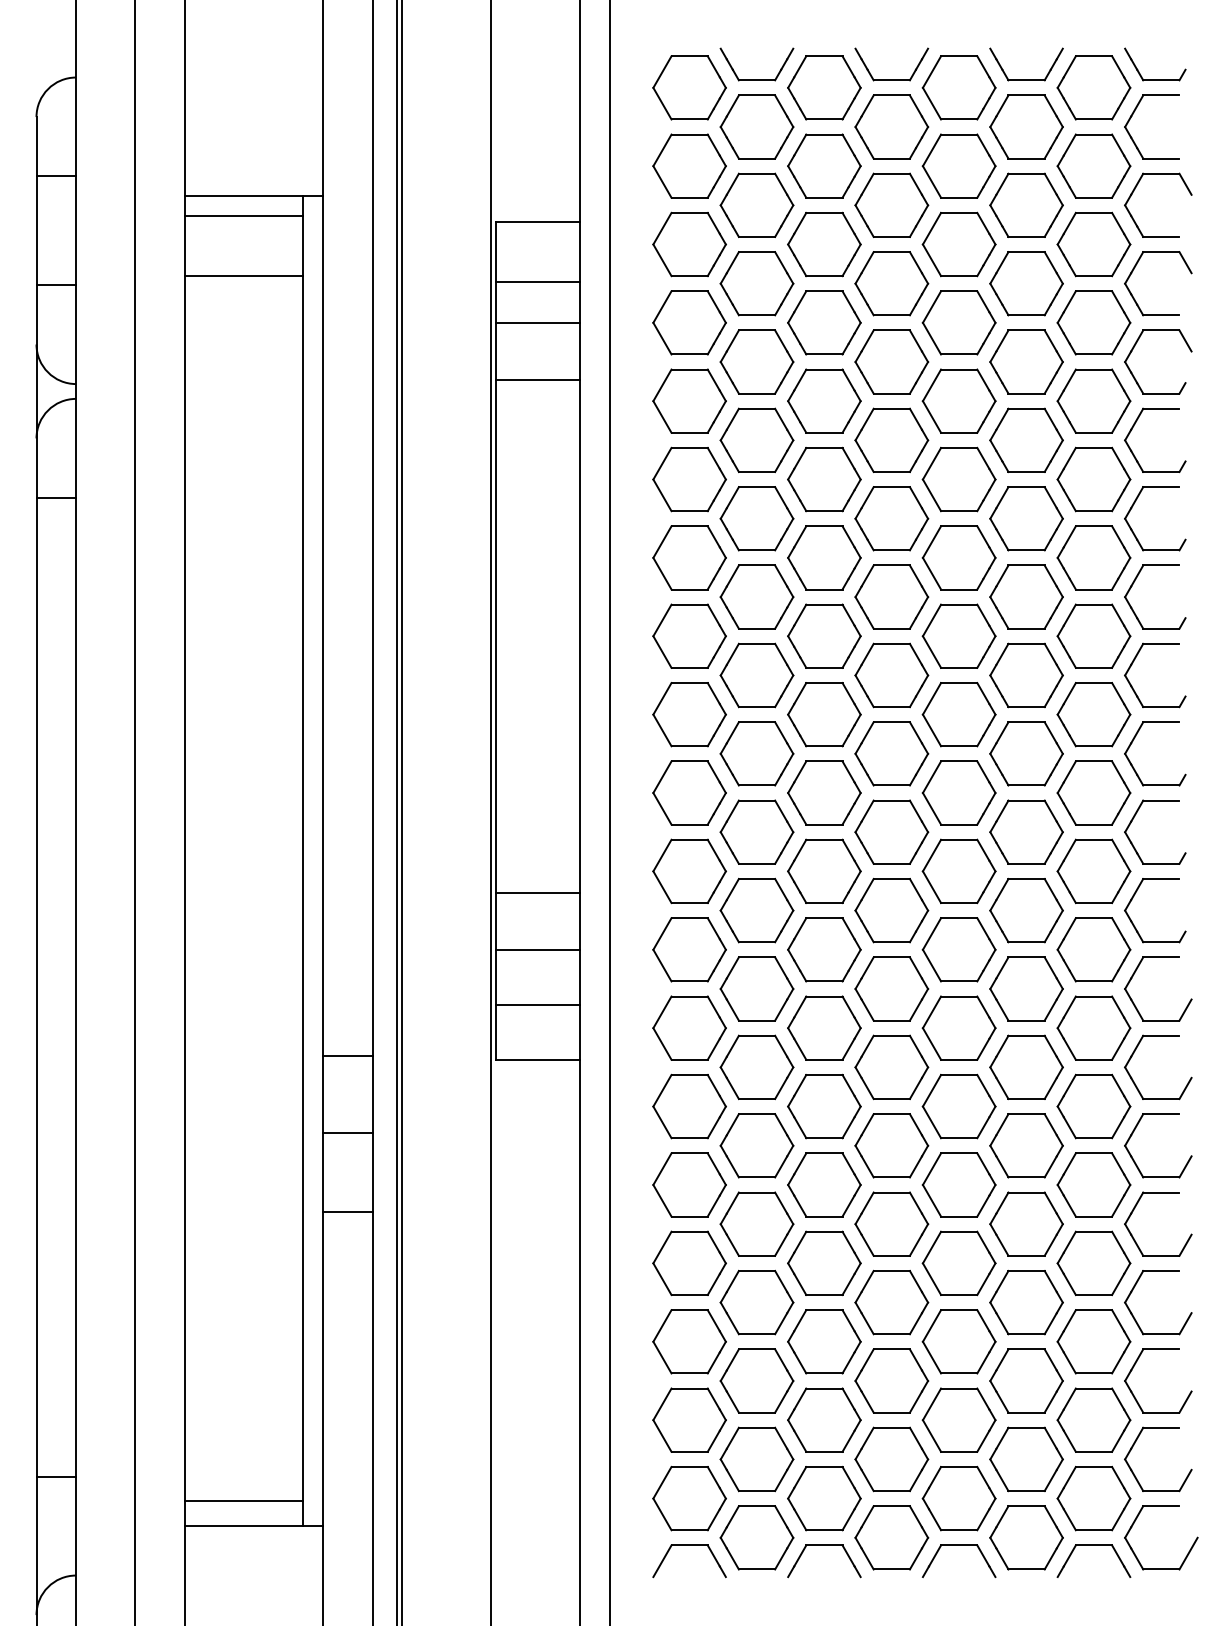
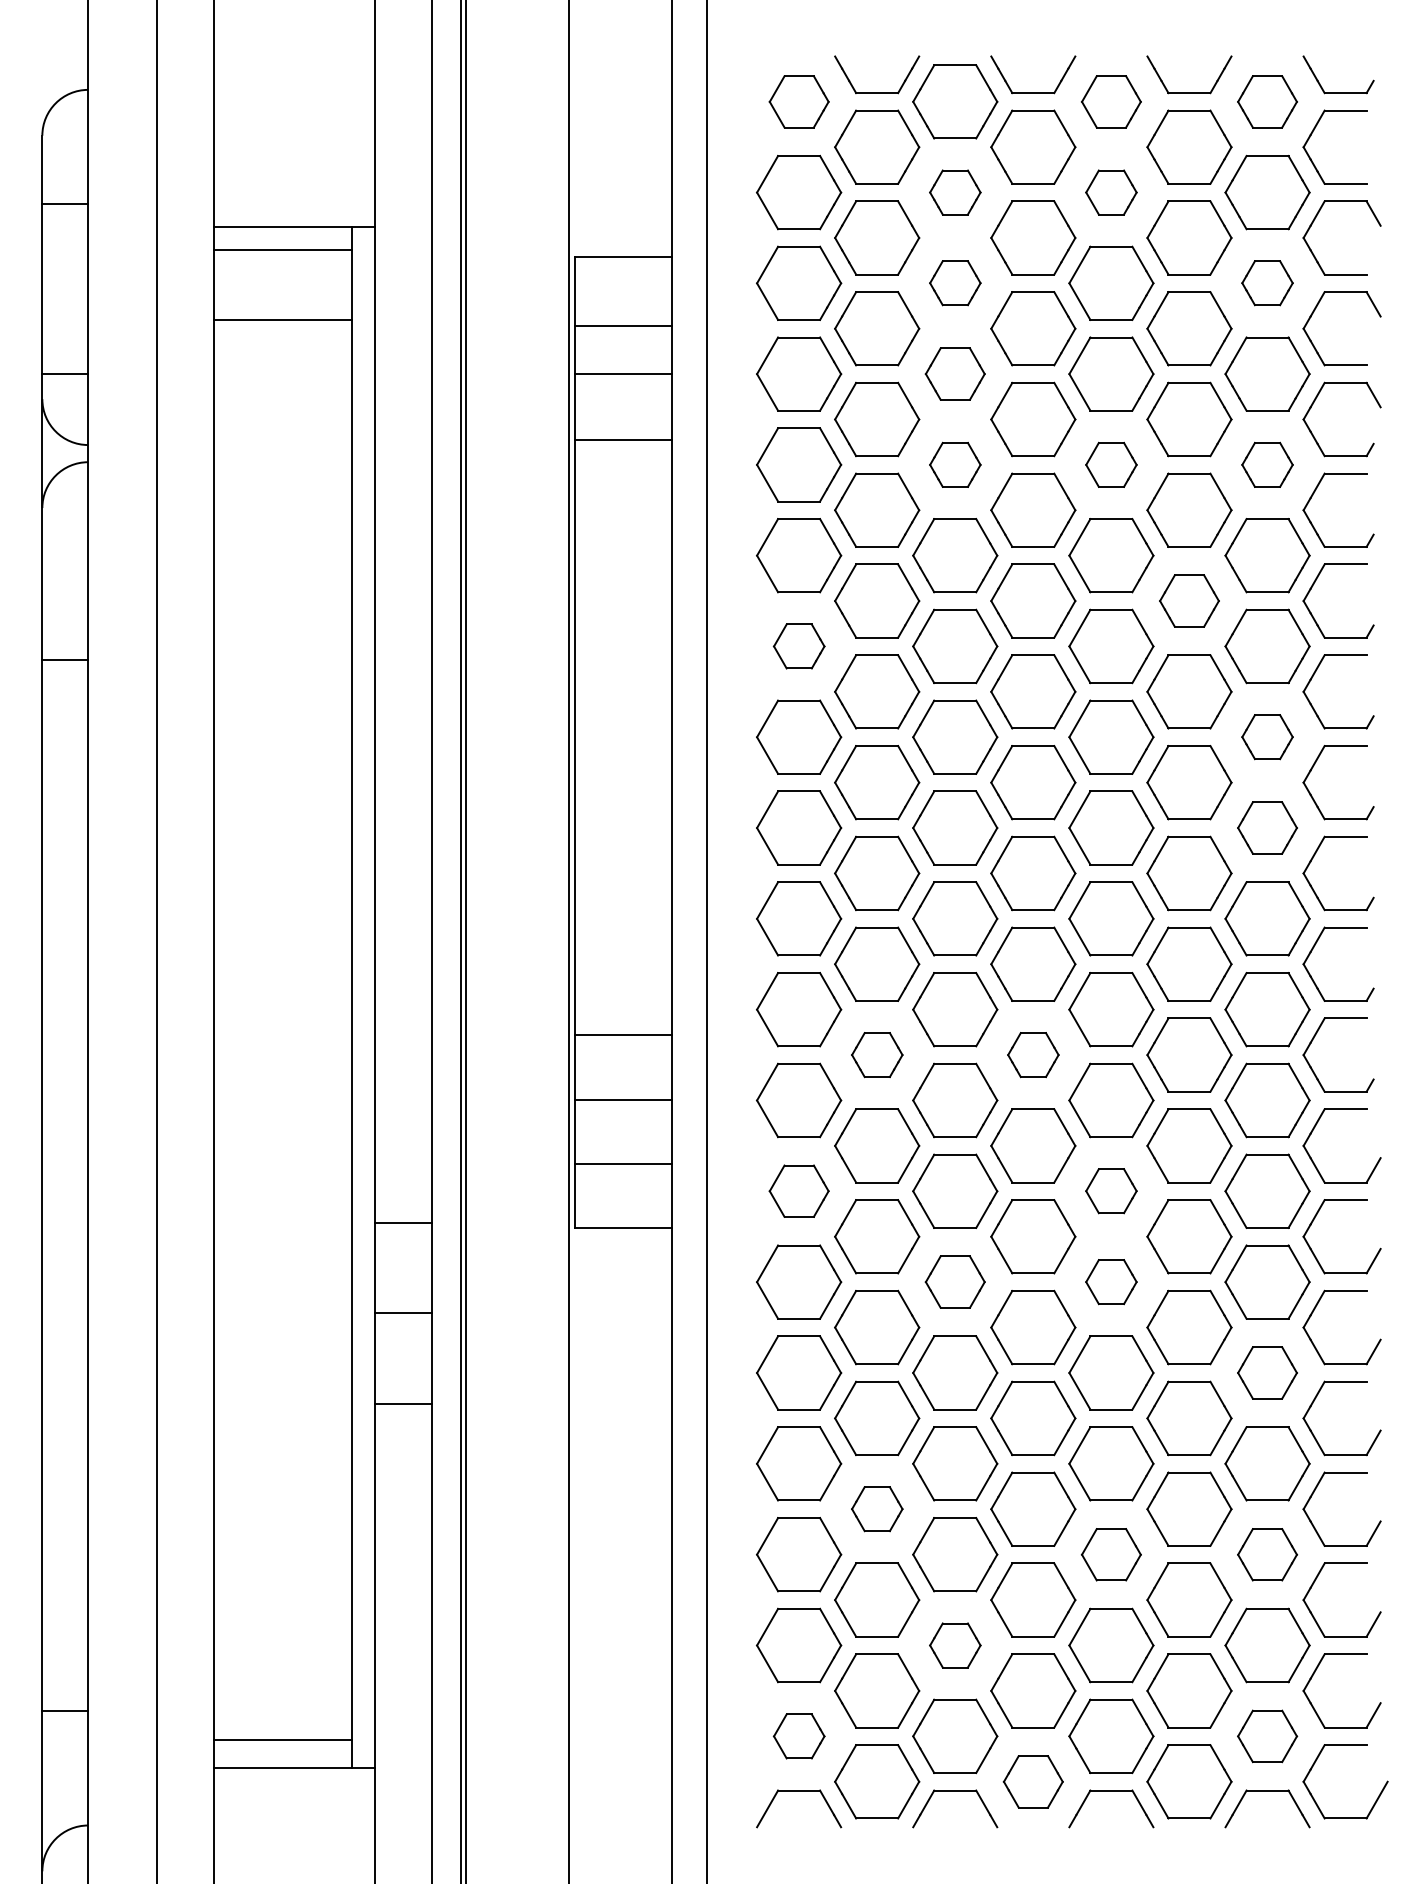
part: (689, 87) -> (799, 101), size x0.7
part: (959, 87) -> (1111, 101), size x0.7
part: (1093, 87) -> (1267, 101), size x0.7
part: (824, 166) -> (955, 192), size x0.6
part: (959, 166) -> (1111, 192), size x0.6
part: (824, 243) -> (955, 282), size x0.6
part: (1093, 243) -> (1267, 282), size x0.6
line: (56, 285) -> (65, 374), moved
part: (824, 322) -> (955, 373), size x0.7
part: (824, 400) -> (955, 464), size x0.6
part: (959, 400) -> (1111, 464), size x0.6
part: (1093, 400) -> (1267, 464), size x0.6
line: (56, 497) -> (65, 659), moved
part: (1026, 518) -> (1189, 600), size x0.7
part: (689, 557) -> (799, 646), size x0.6
part: (1093, 635) -> (1267, 736), size x0.6
part: (1093, 714) -> (1267, 827), size x0.7
part: (757, 910) -> (877, 1054), size x0.6
part: (891, 910) -> (1033, 1054), size x0.6
part: (689, 1027) -> (799, 1190), size x0.7
part: (959, 1027) -> (1111, 1190), size x0.6
part: (824, 1106) -> (955, 1281), size x0.7
part: (959, 1106) -> (1111, 1281), size x0.6
part: (1093, 1184) -> (1267, 1372), size x0.7
part: (757, 1301) -> (877, 1508), size x0.6
part: (959, 1341) -> (1111, 1554), size x0.7
part: (1093, 1341) -> (1267, 1554), size x0.7
part: (824, 1420) -> (955, 1645), size x0.6
part: (689, 1498) -> (799, 1736), size x0.6
part: (1093, 1498) -> (1267, 1736), size x0.7
part: (891, 1537) -> (1033, 1781), size x0.7

